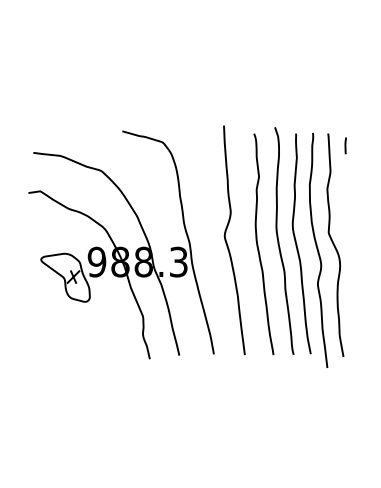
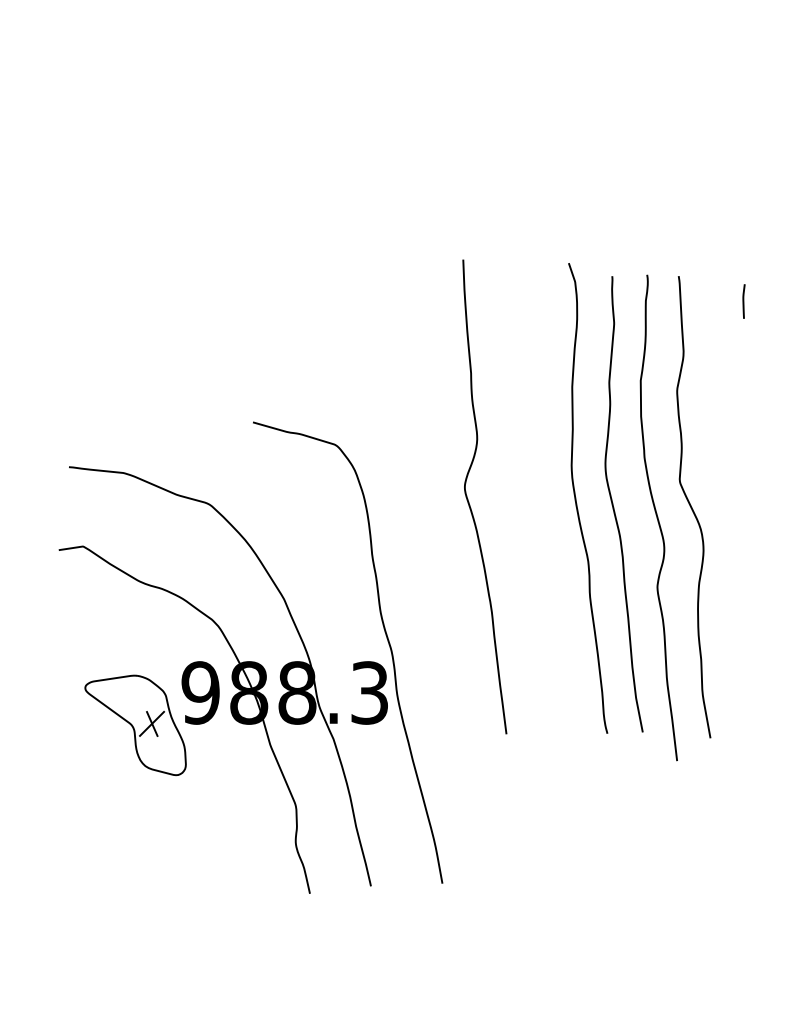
line: (345, 145) -> (743, 300), moved
part: (121, 244) -> (251, 656), moved
curve: (258, 244) -> (534, 505), removed

